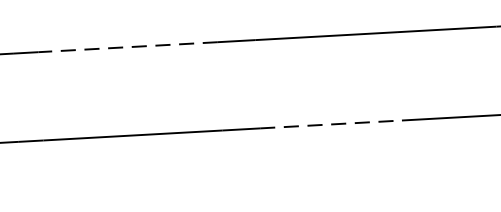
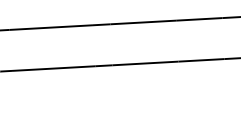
line: (128, 46) -> (51, 27), dashed -> solid
line: (330, 124) -> (145, 63), dashed -> solid

